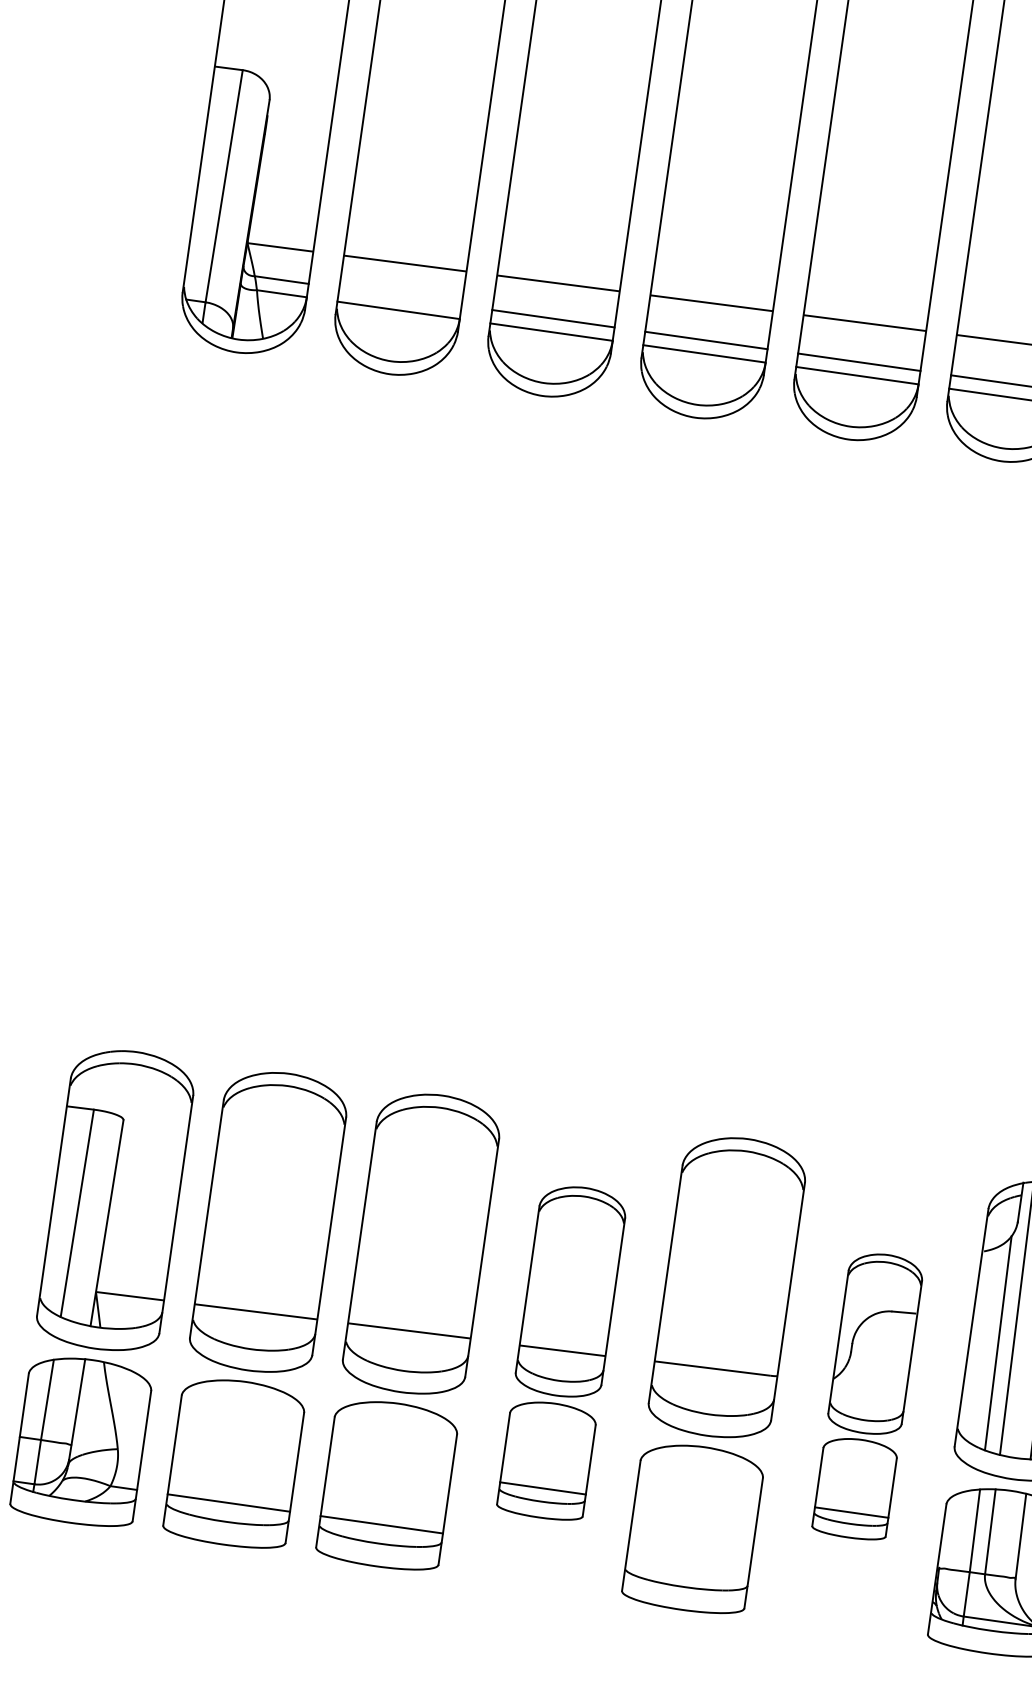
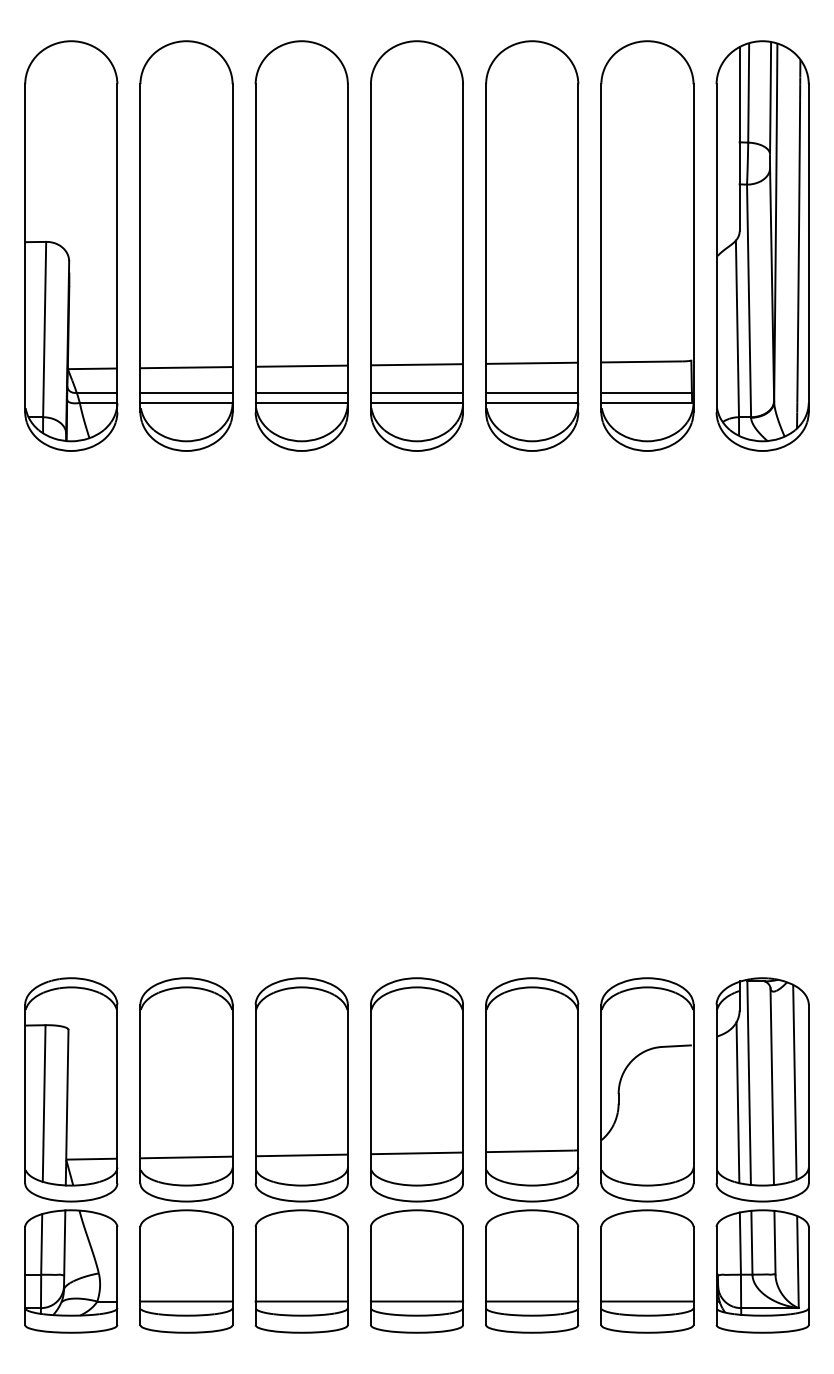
line: (400, 296) -> (186, 392), added
part: (561, 1352) -> (416, 1155), size x1.43
part: (868, 1396) -> (647, 1155), size x1.67
line: (688, 1568) -> (532, 1301), added

